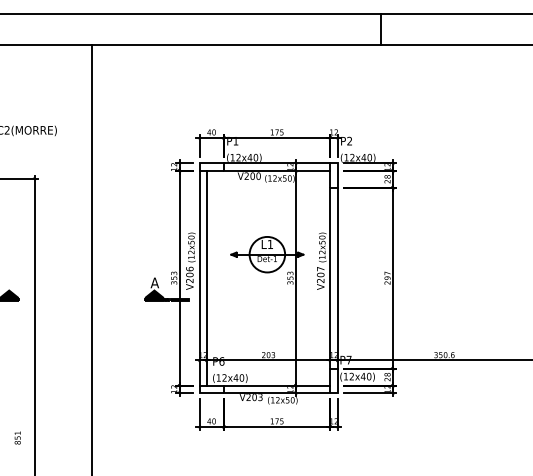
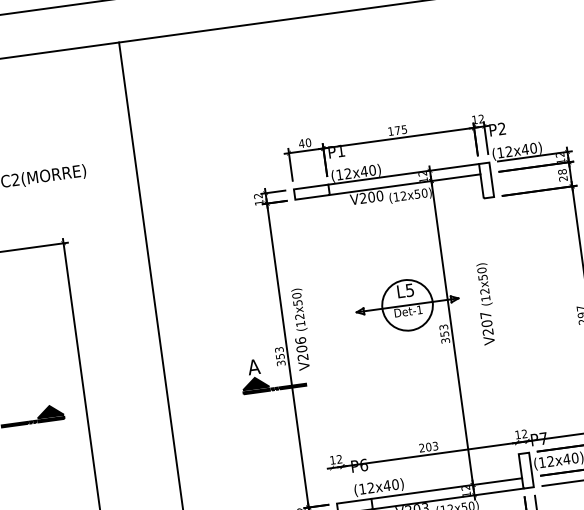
text: (269, 244) -> (408, 290), L1 -> L5
line: (199, 277) -> (316, 350), removed
line: (206, 277) -> (325, 349), removed
line: (330, 277) -> (501, 325), removed
line: (337, 277) -> (511, 323), removed

